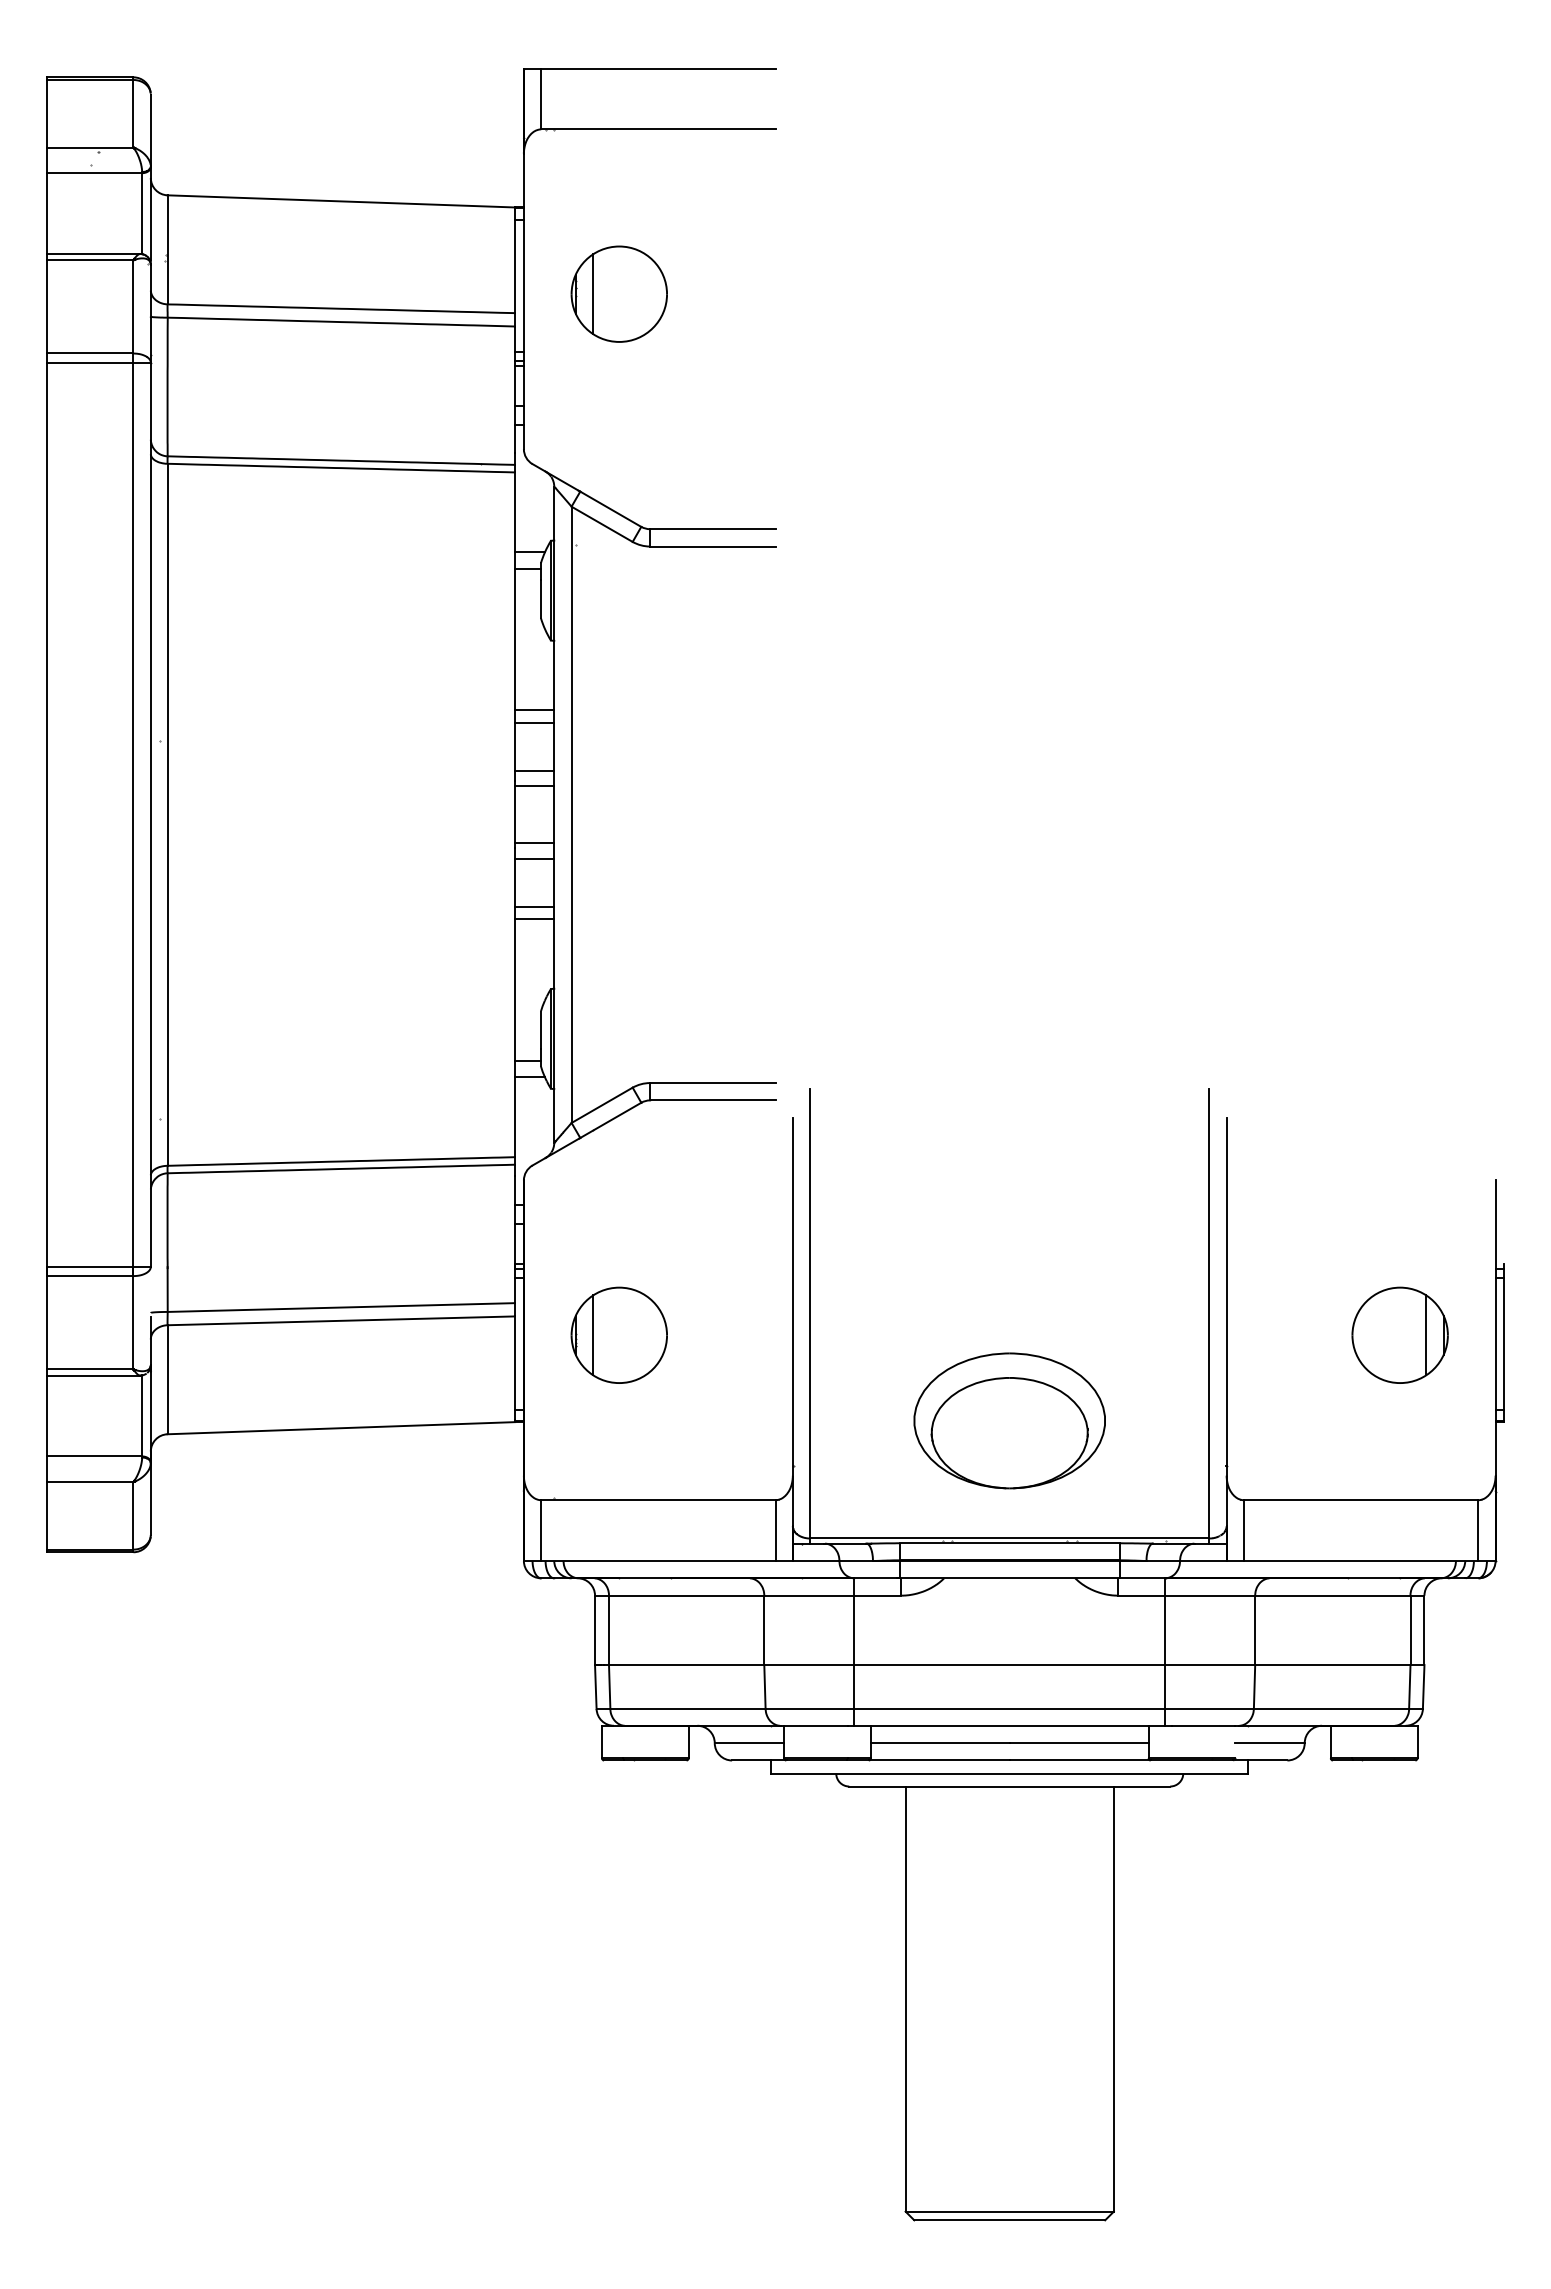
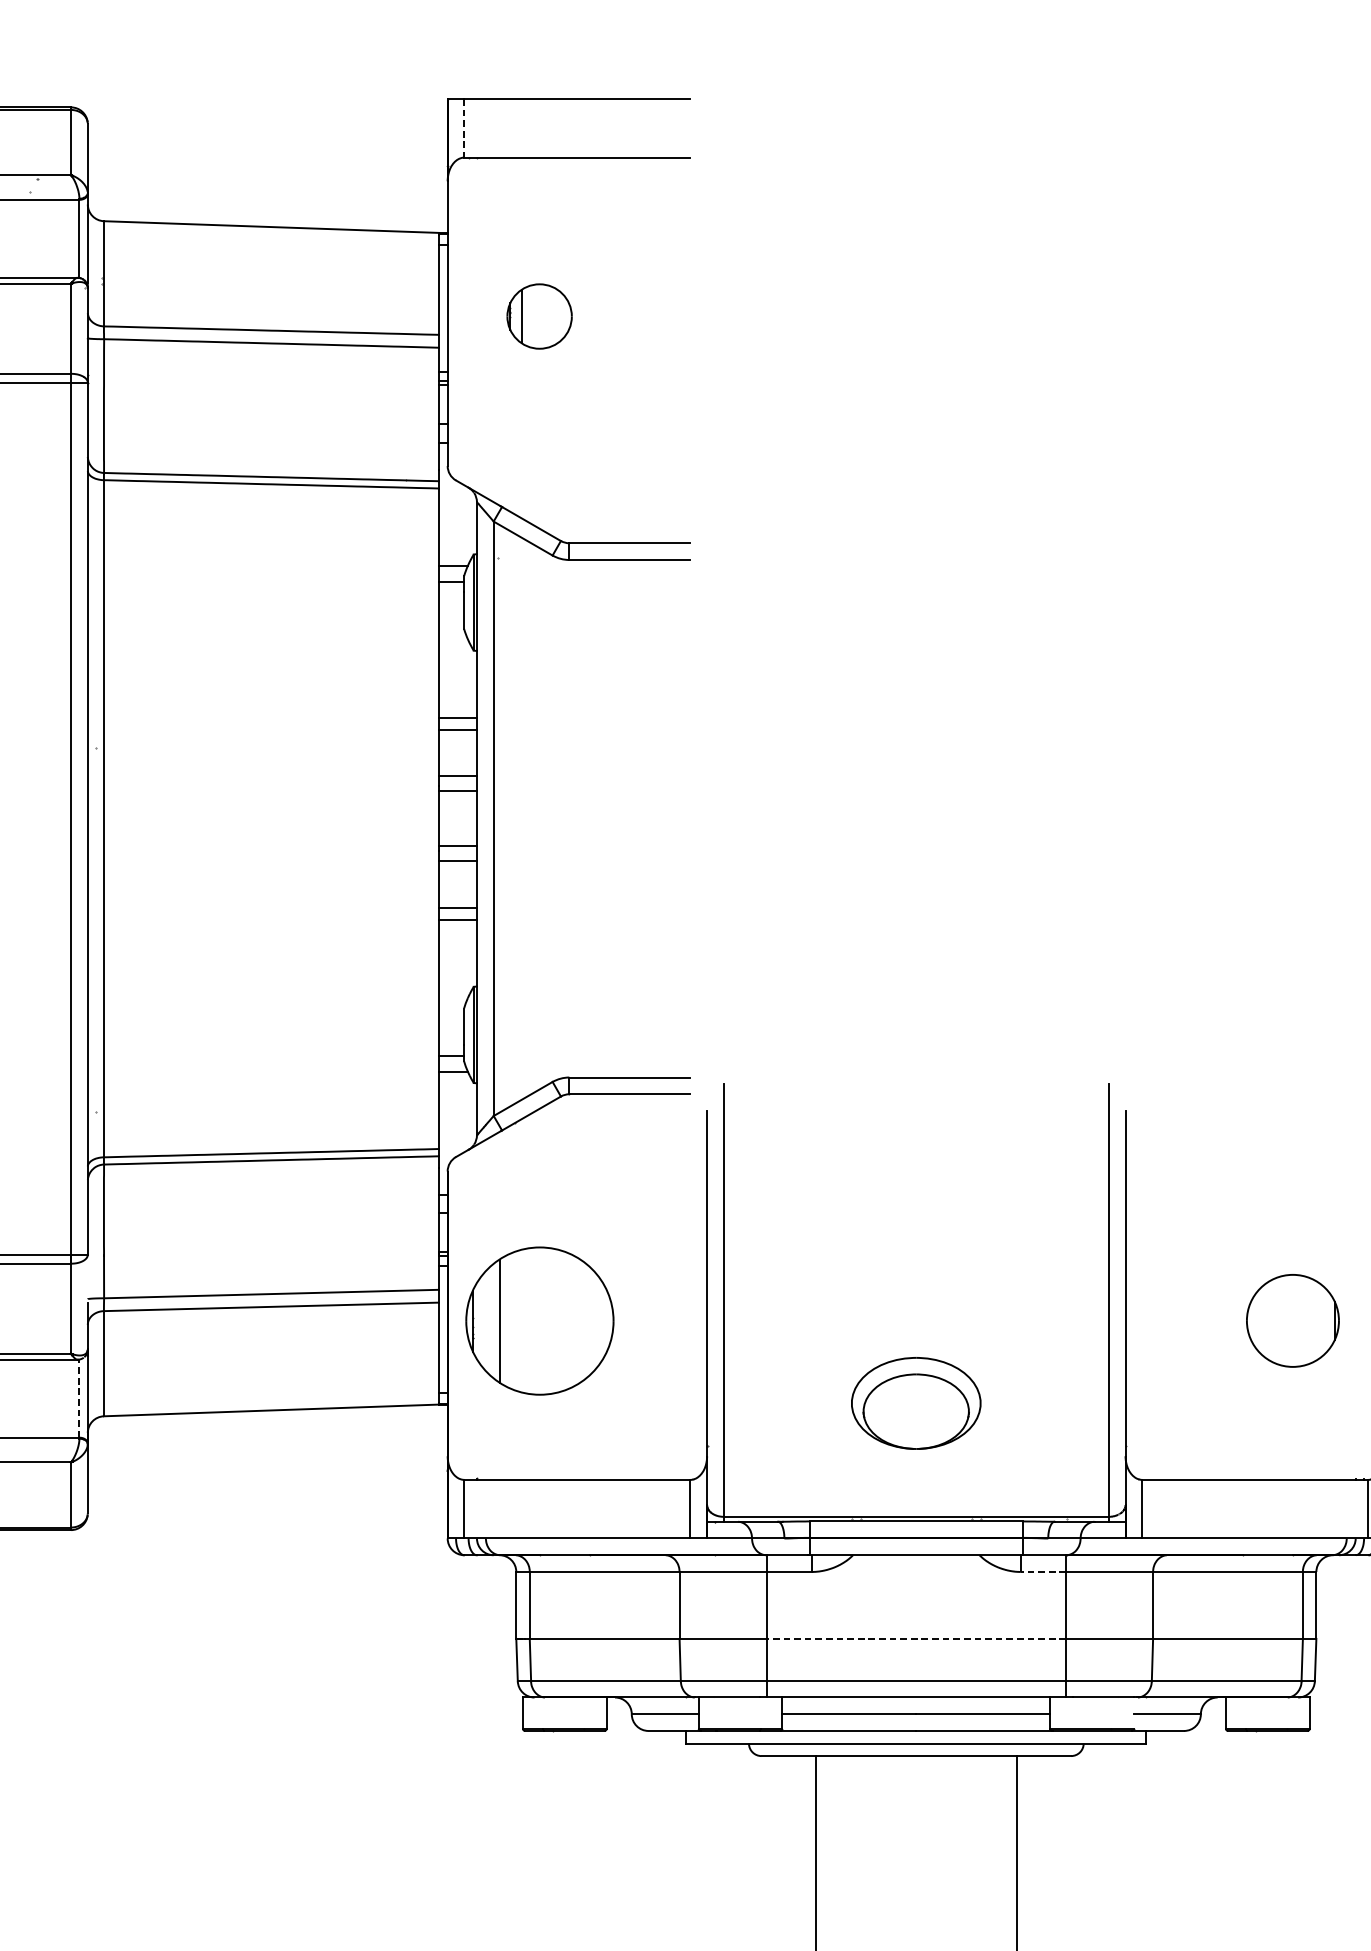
line: (541, 99) -> (464, 128), solid -> dashed
part: (618, 293) -> (538, 315), size x0.7
part: (618, 1334) -> (538, 1320), size x1.6
line: (1426, 1335) -> (1318, 1321), removed
line: (142, 1415) -> (79, 1398), solid -> dashed
part: (1009, 1420) -> (916, 1403), size x0.7
line: (1141, 1595) -> (1043, 1571), solid -> dashed
line: (1009, 1665) -> (916, 1639), solid -> dashed

